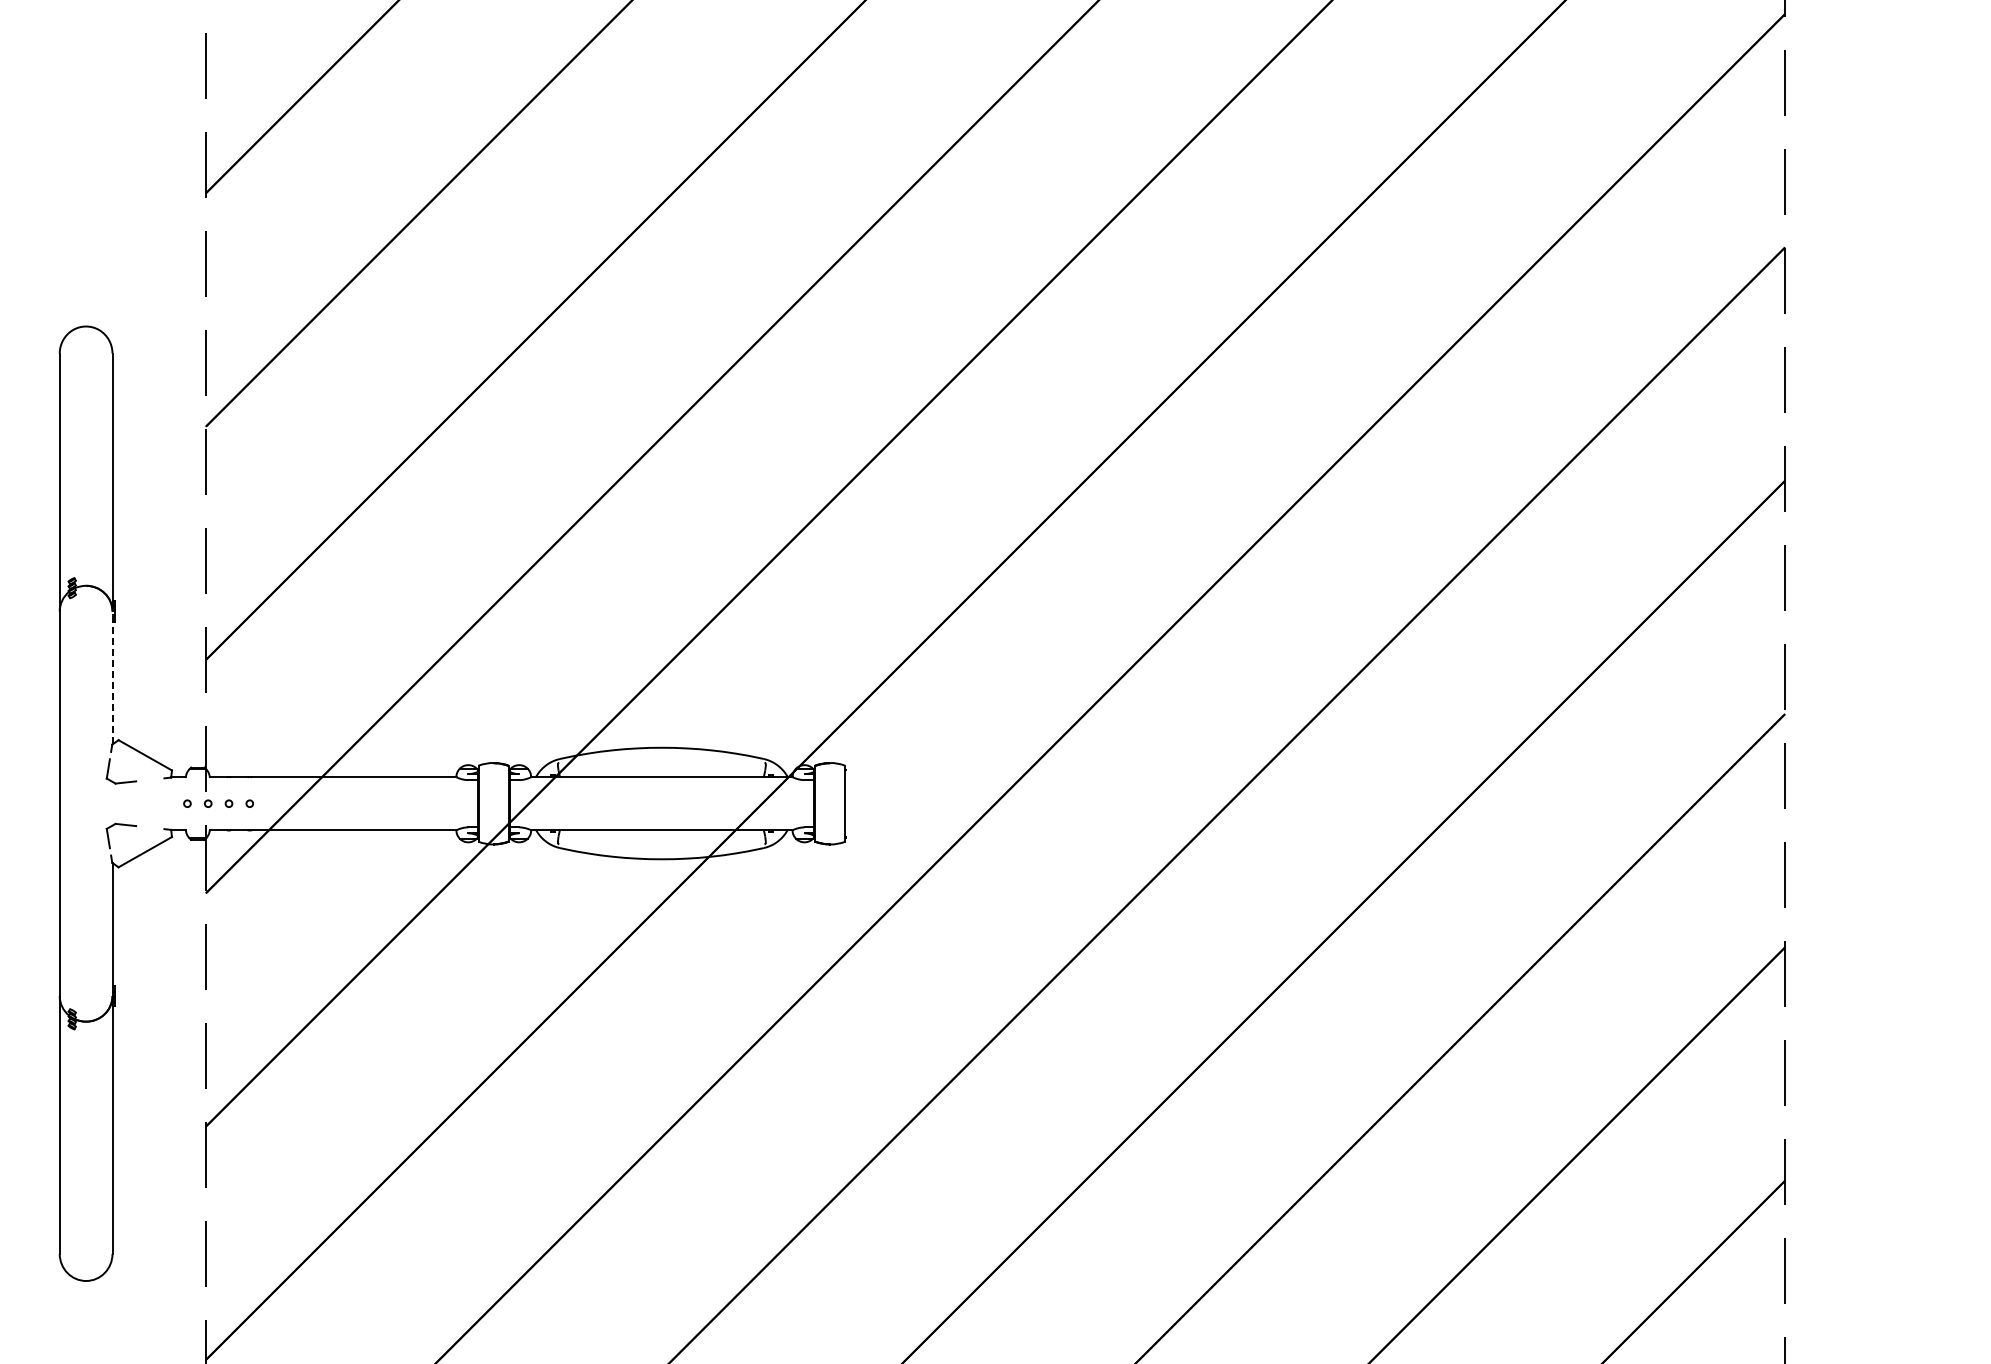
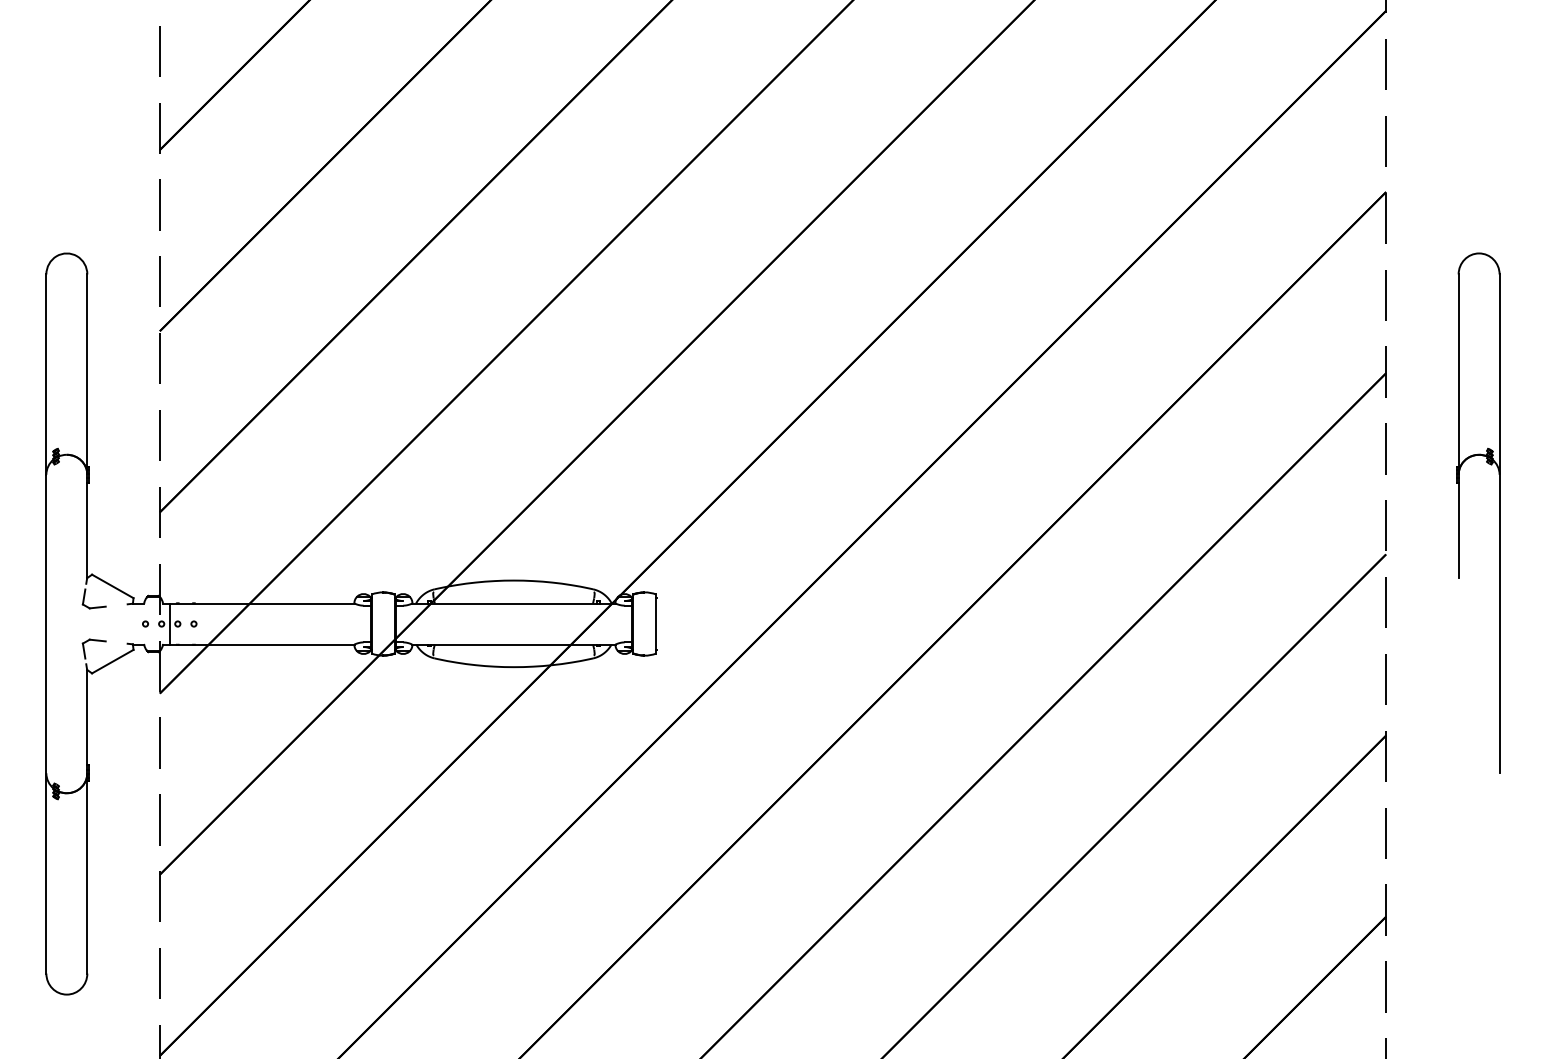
part: (1878, 660) -> (1458, 512), added
line: (112, 677) -> (87, 526), dashed -> solid
line: (218, 803) -> (169, 623), added

